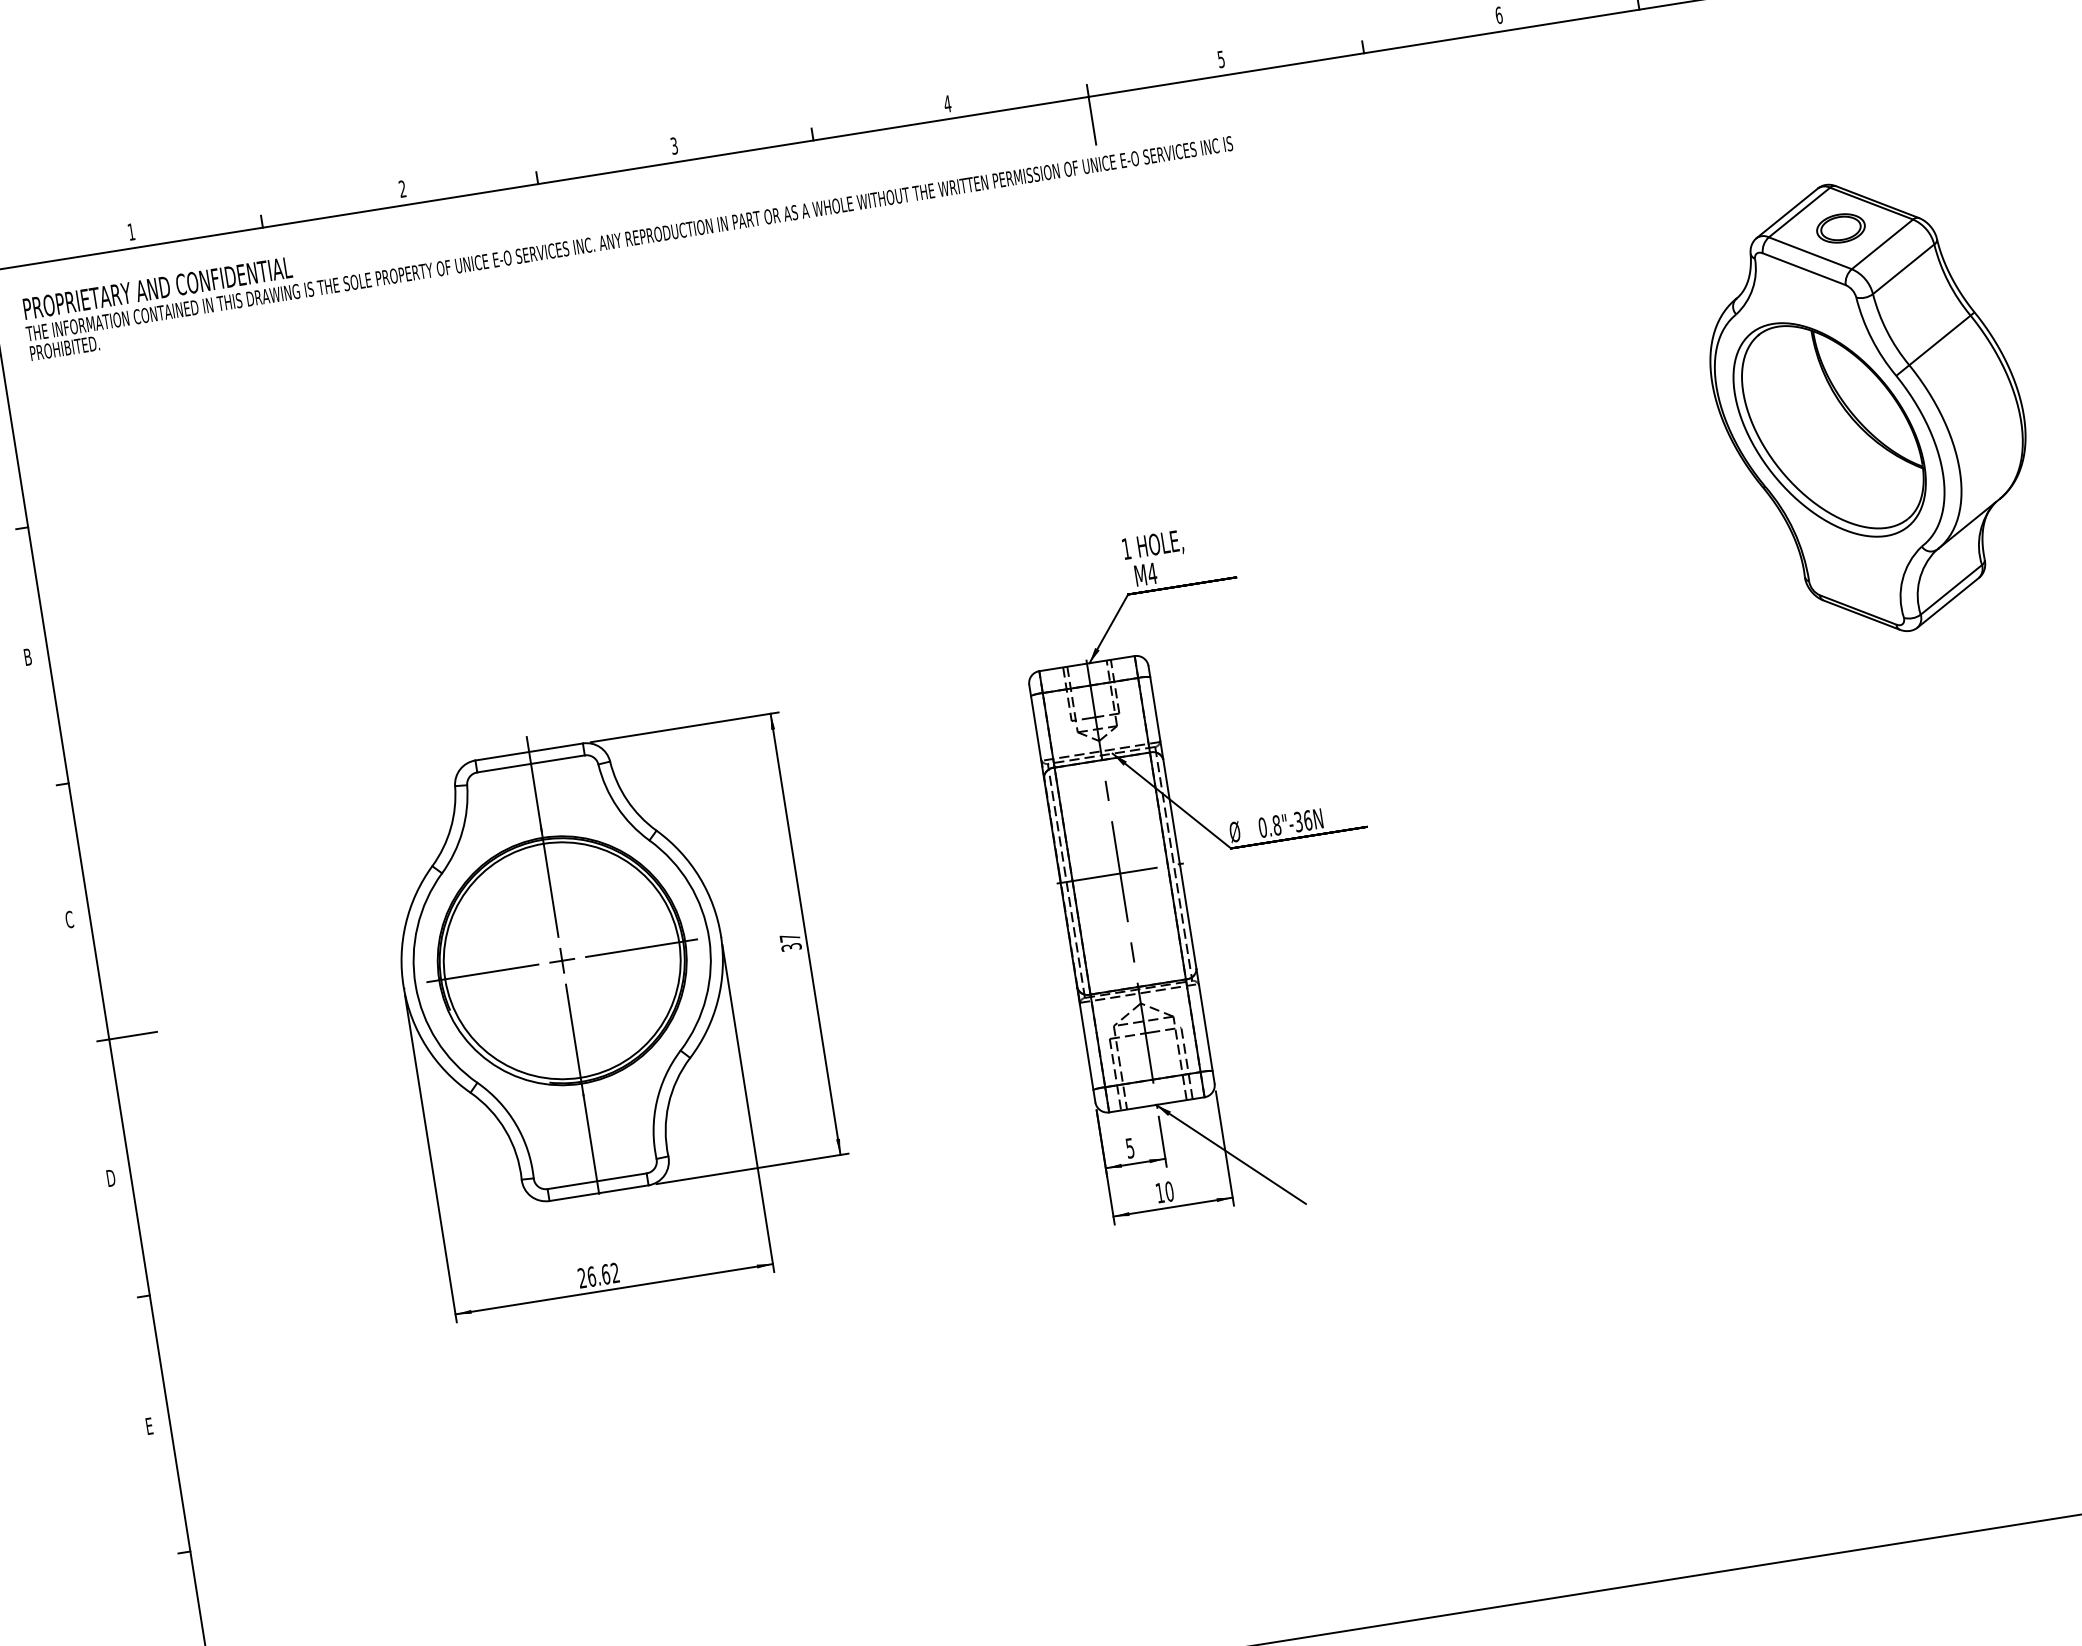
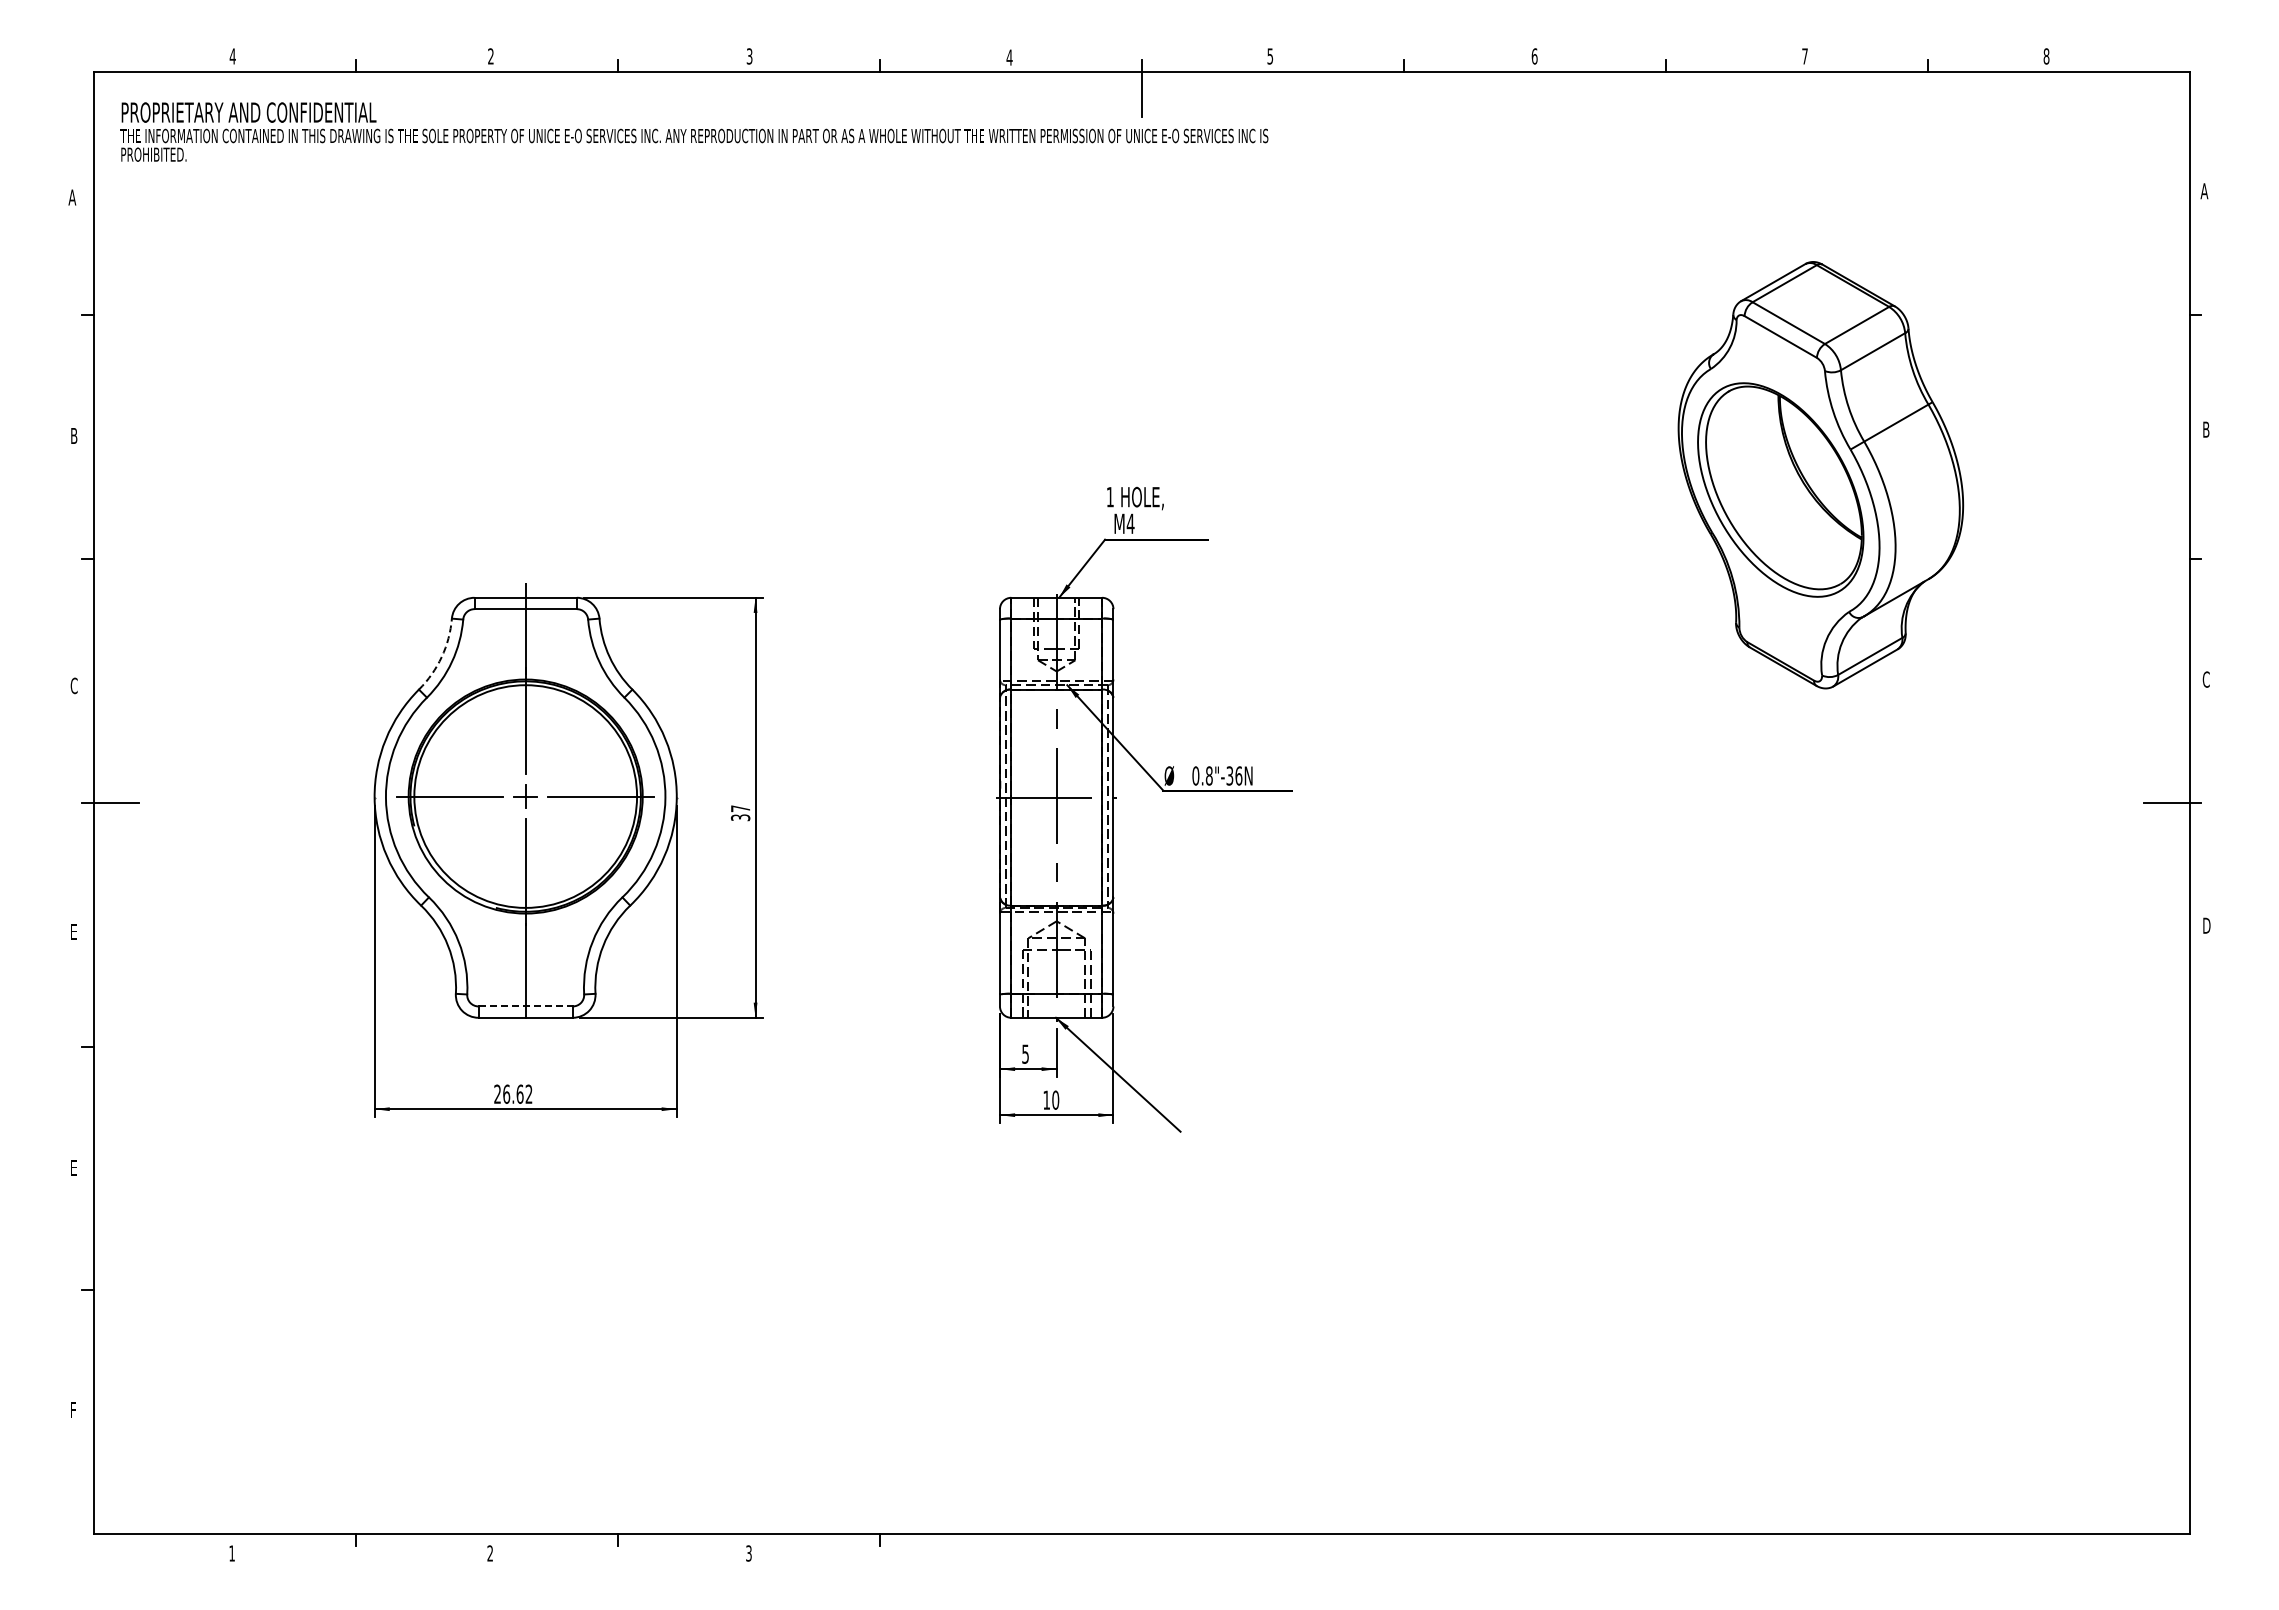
part: (1840, 228) -> (1820, 304), removed
text: (131, 232) -> (232, 56), 1 -> 4
arc: (450, 828) -> (441, 657), solid -> dashed
text: (110, 1177) -> (74, 931), D -> E
line: (598, 1181) -> (526, 1006), solid -> dashed

